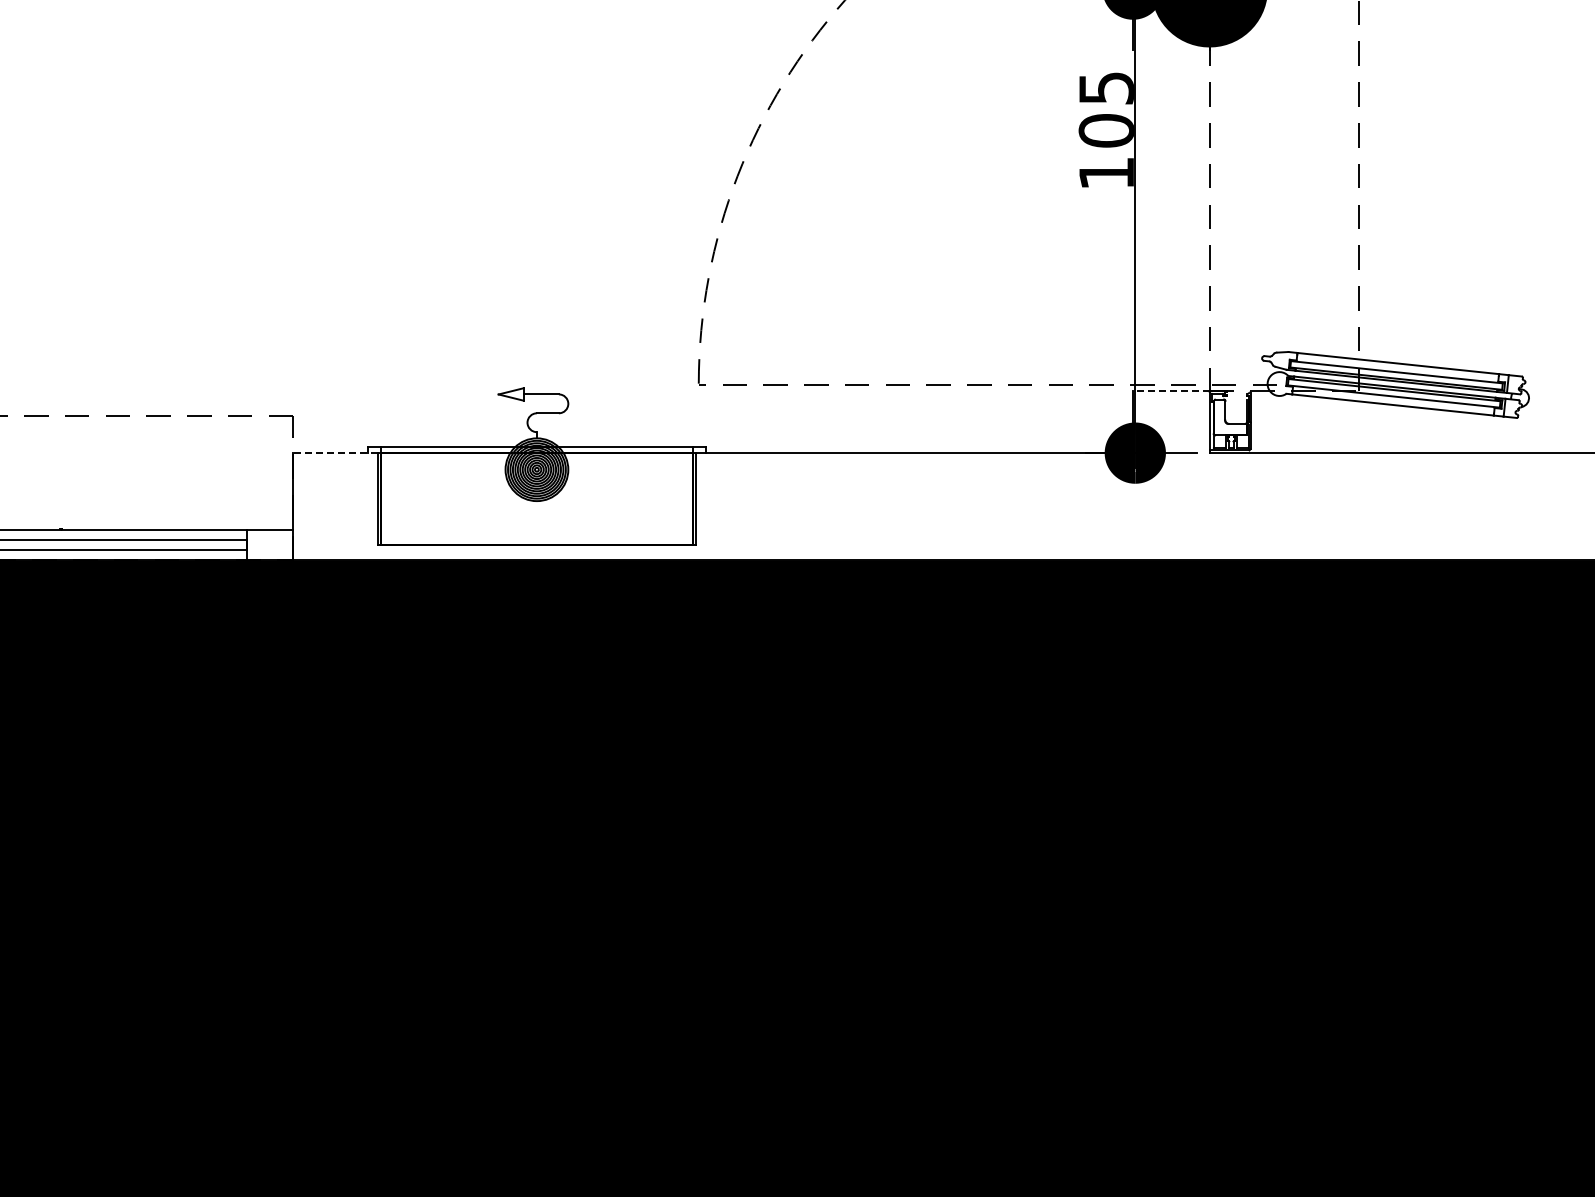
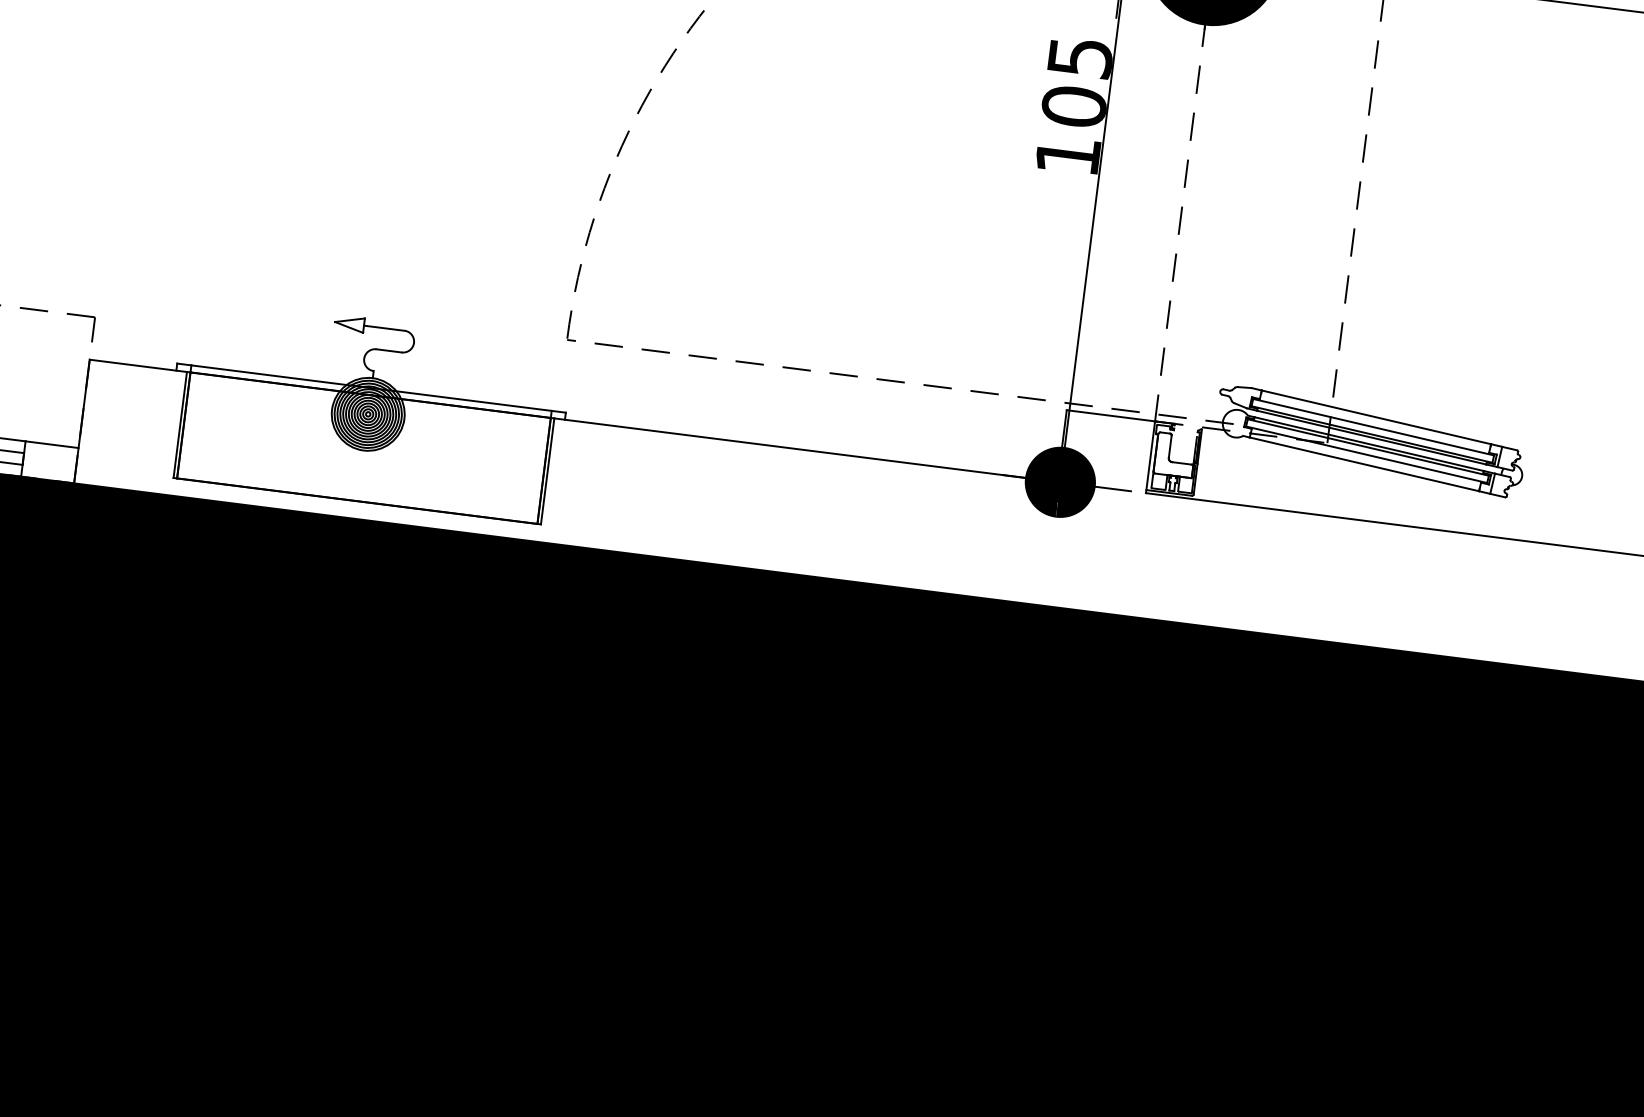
line: (1170, 390) -> (1110, 415), dashed -> solid
line: (334, 453) -> (137, 366), dashed -> solid

